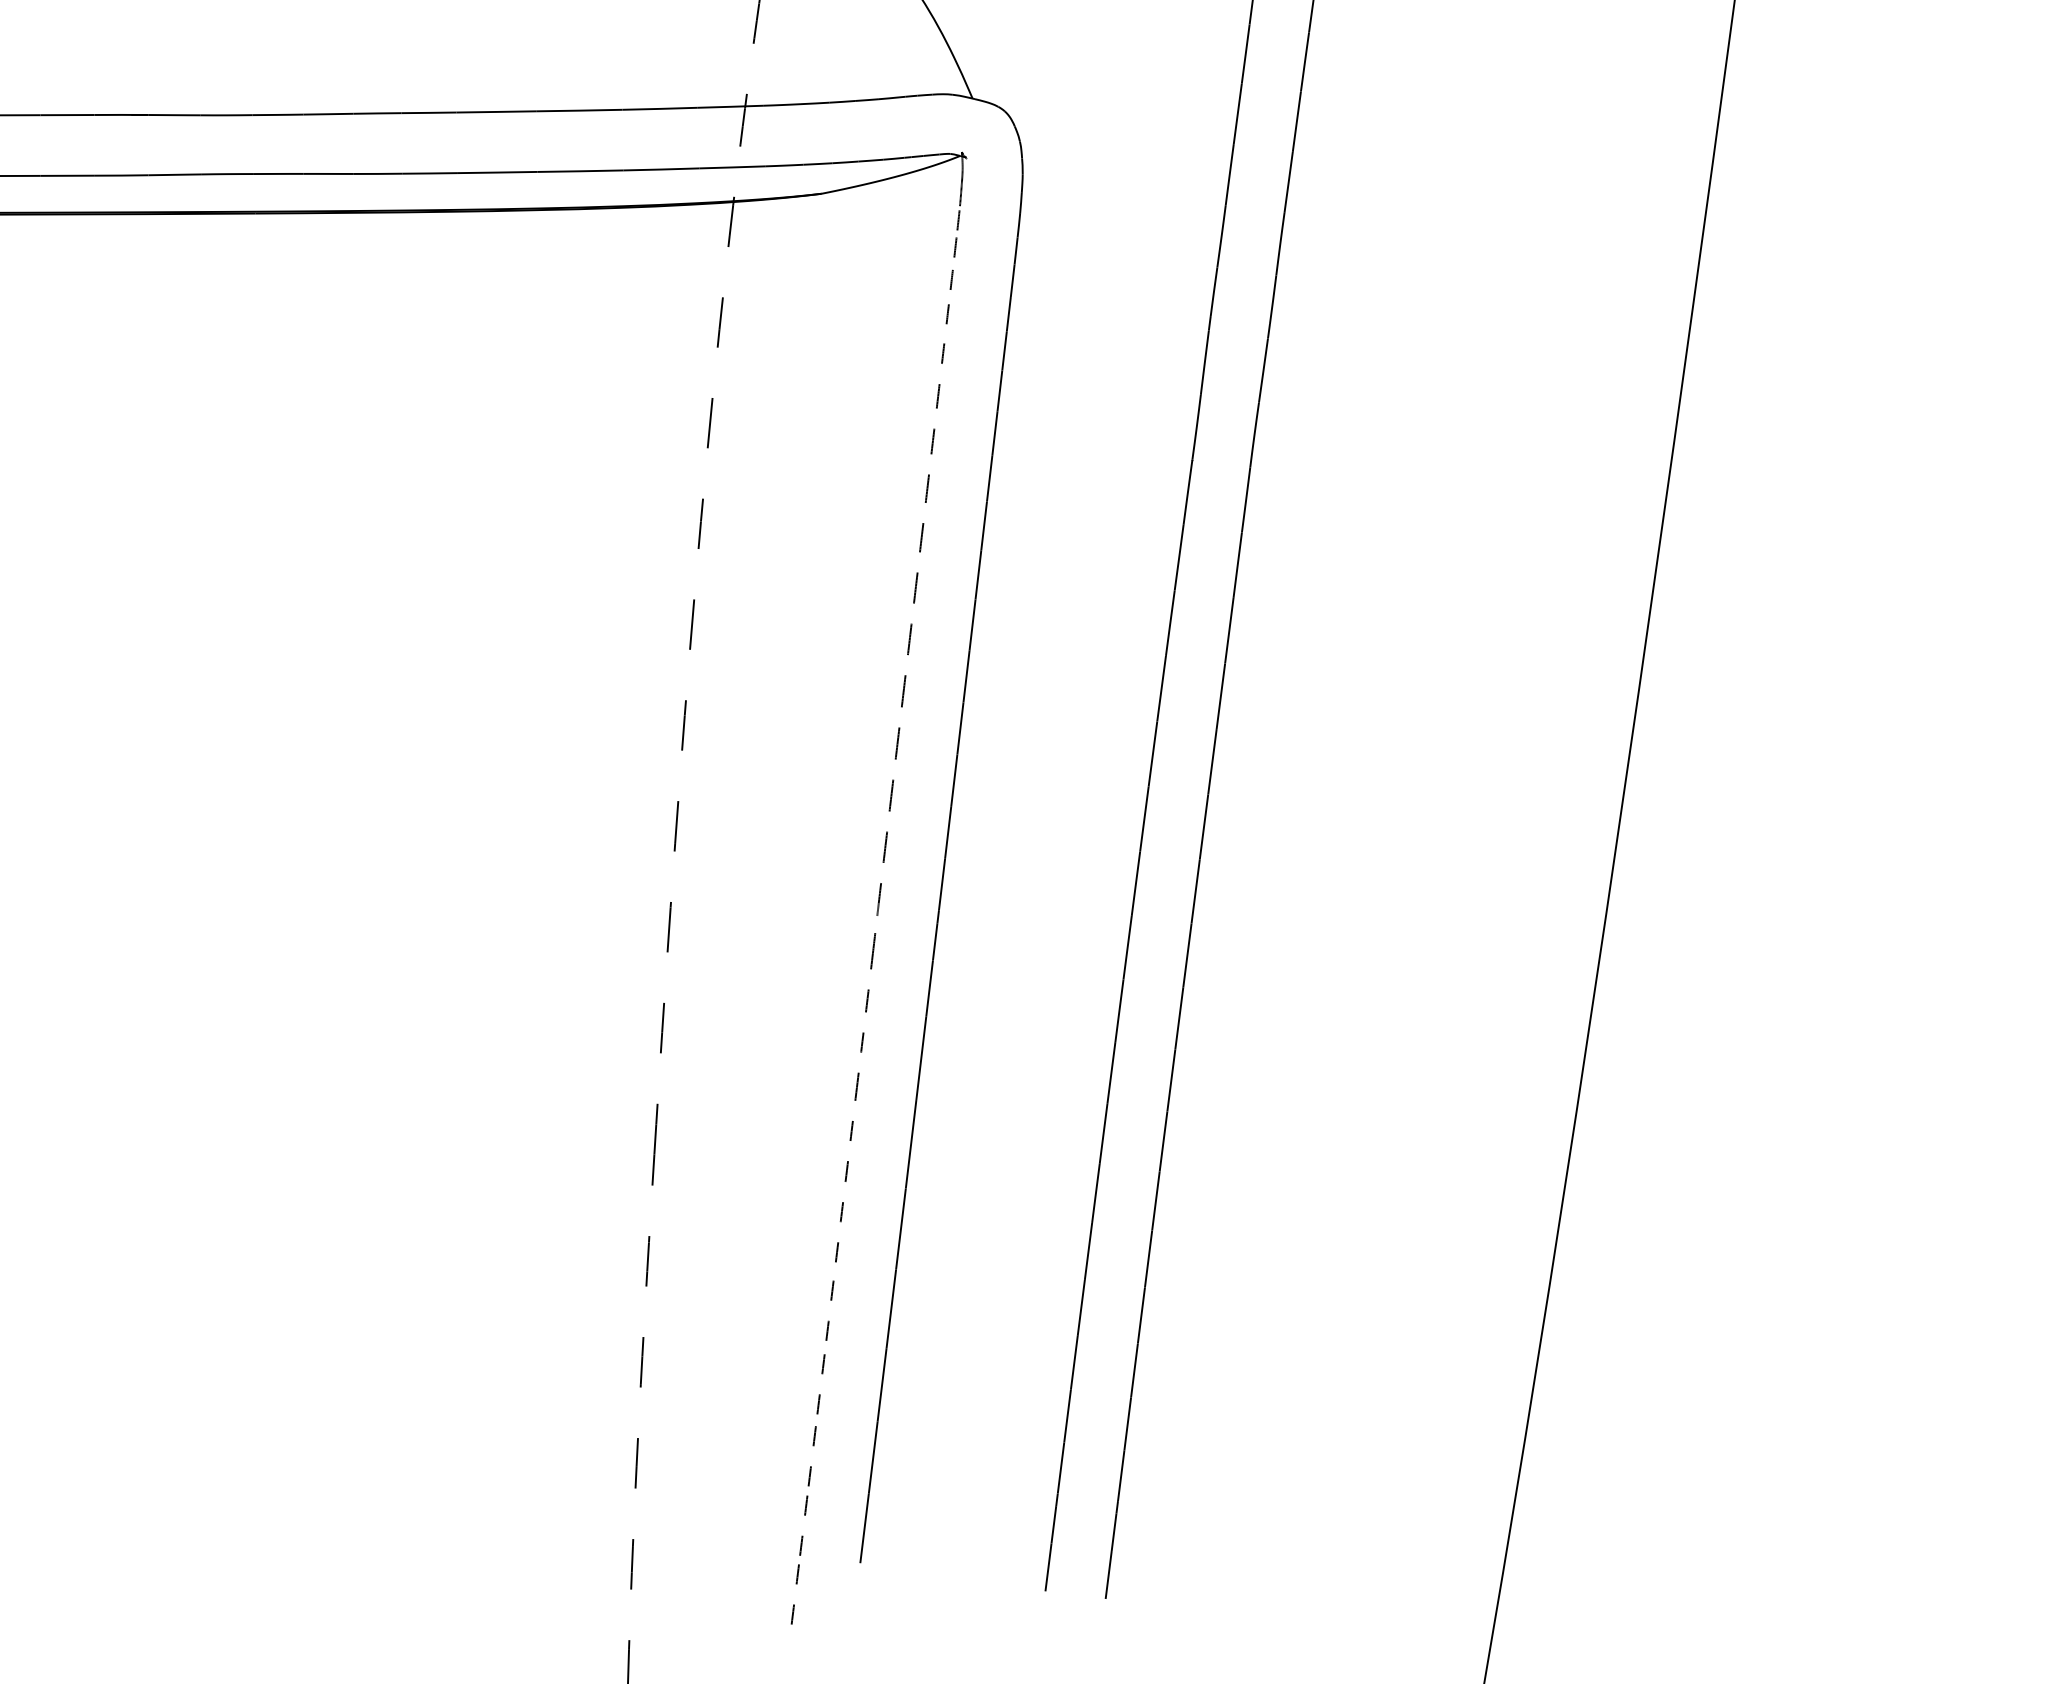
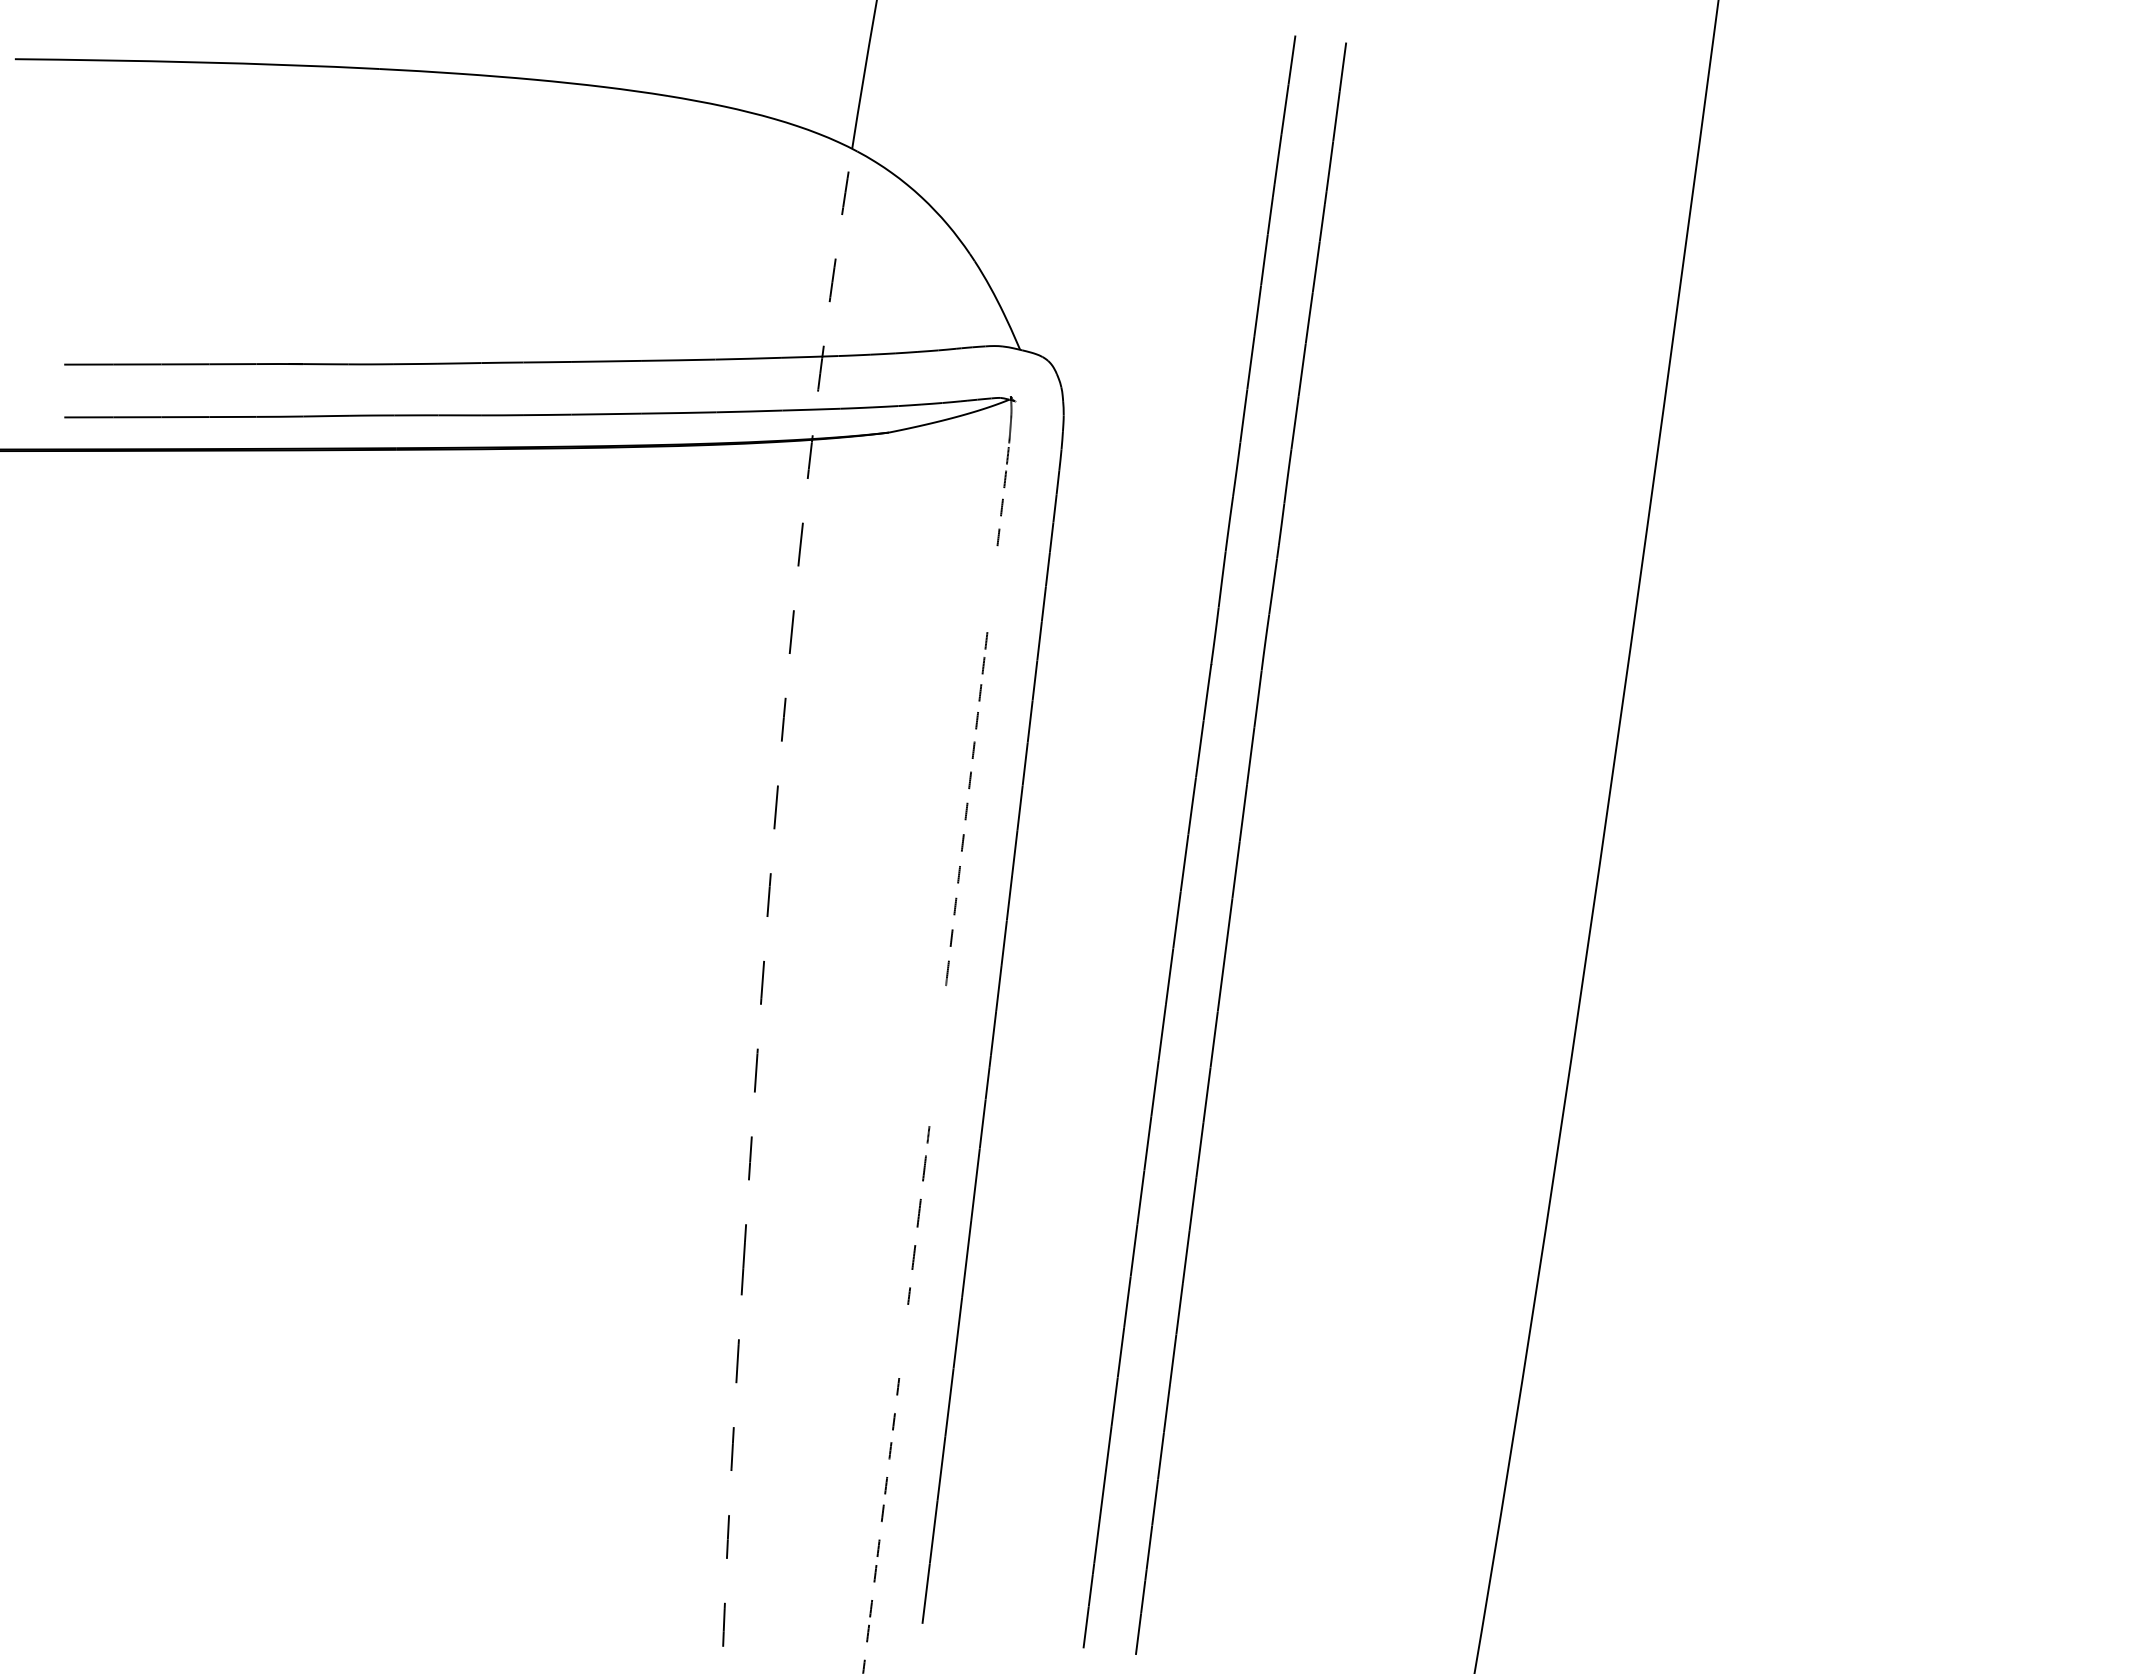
part: (910, 629) -> (966, 811), size x0.7
part: (855, 1097) -> (918, 1218), size x0.6

